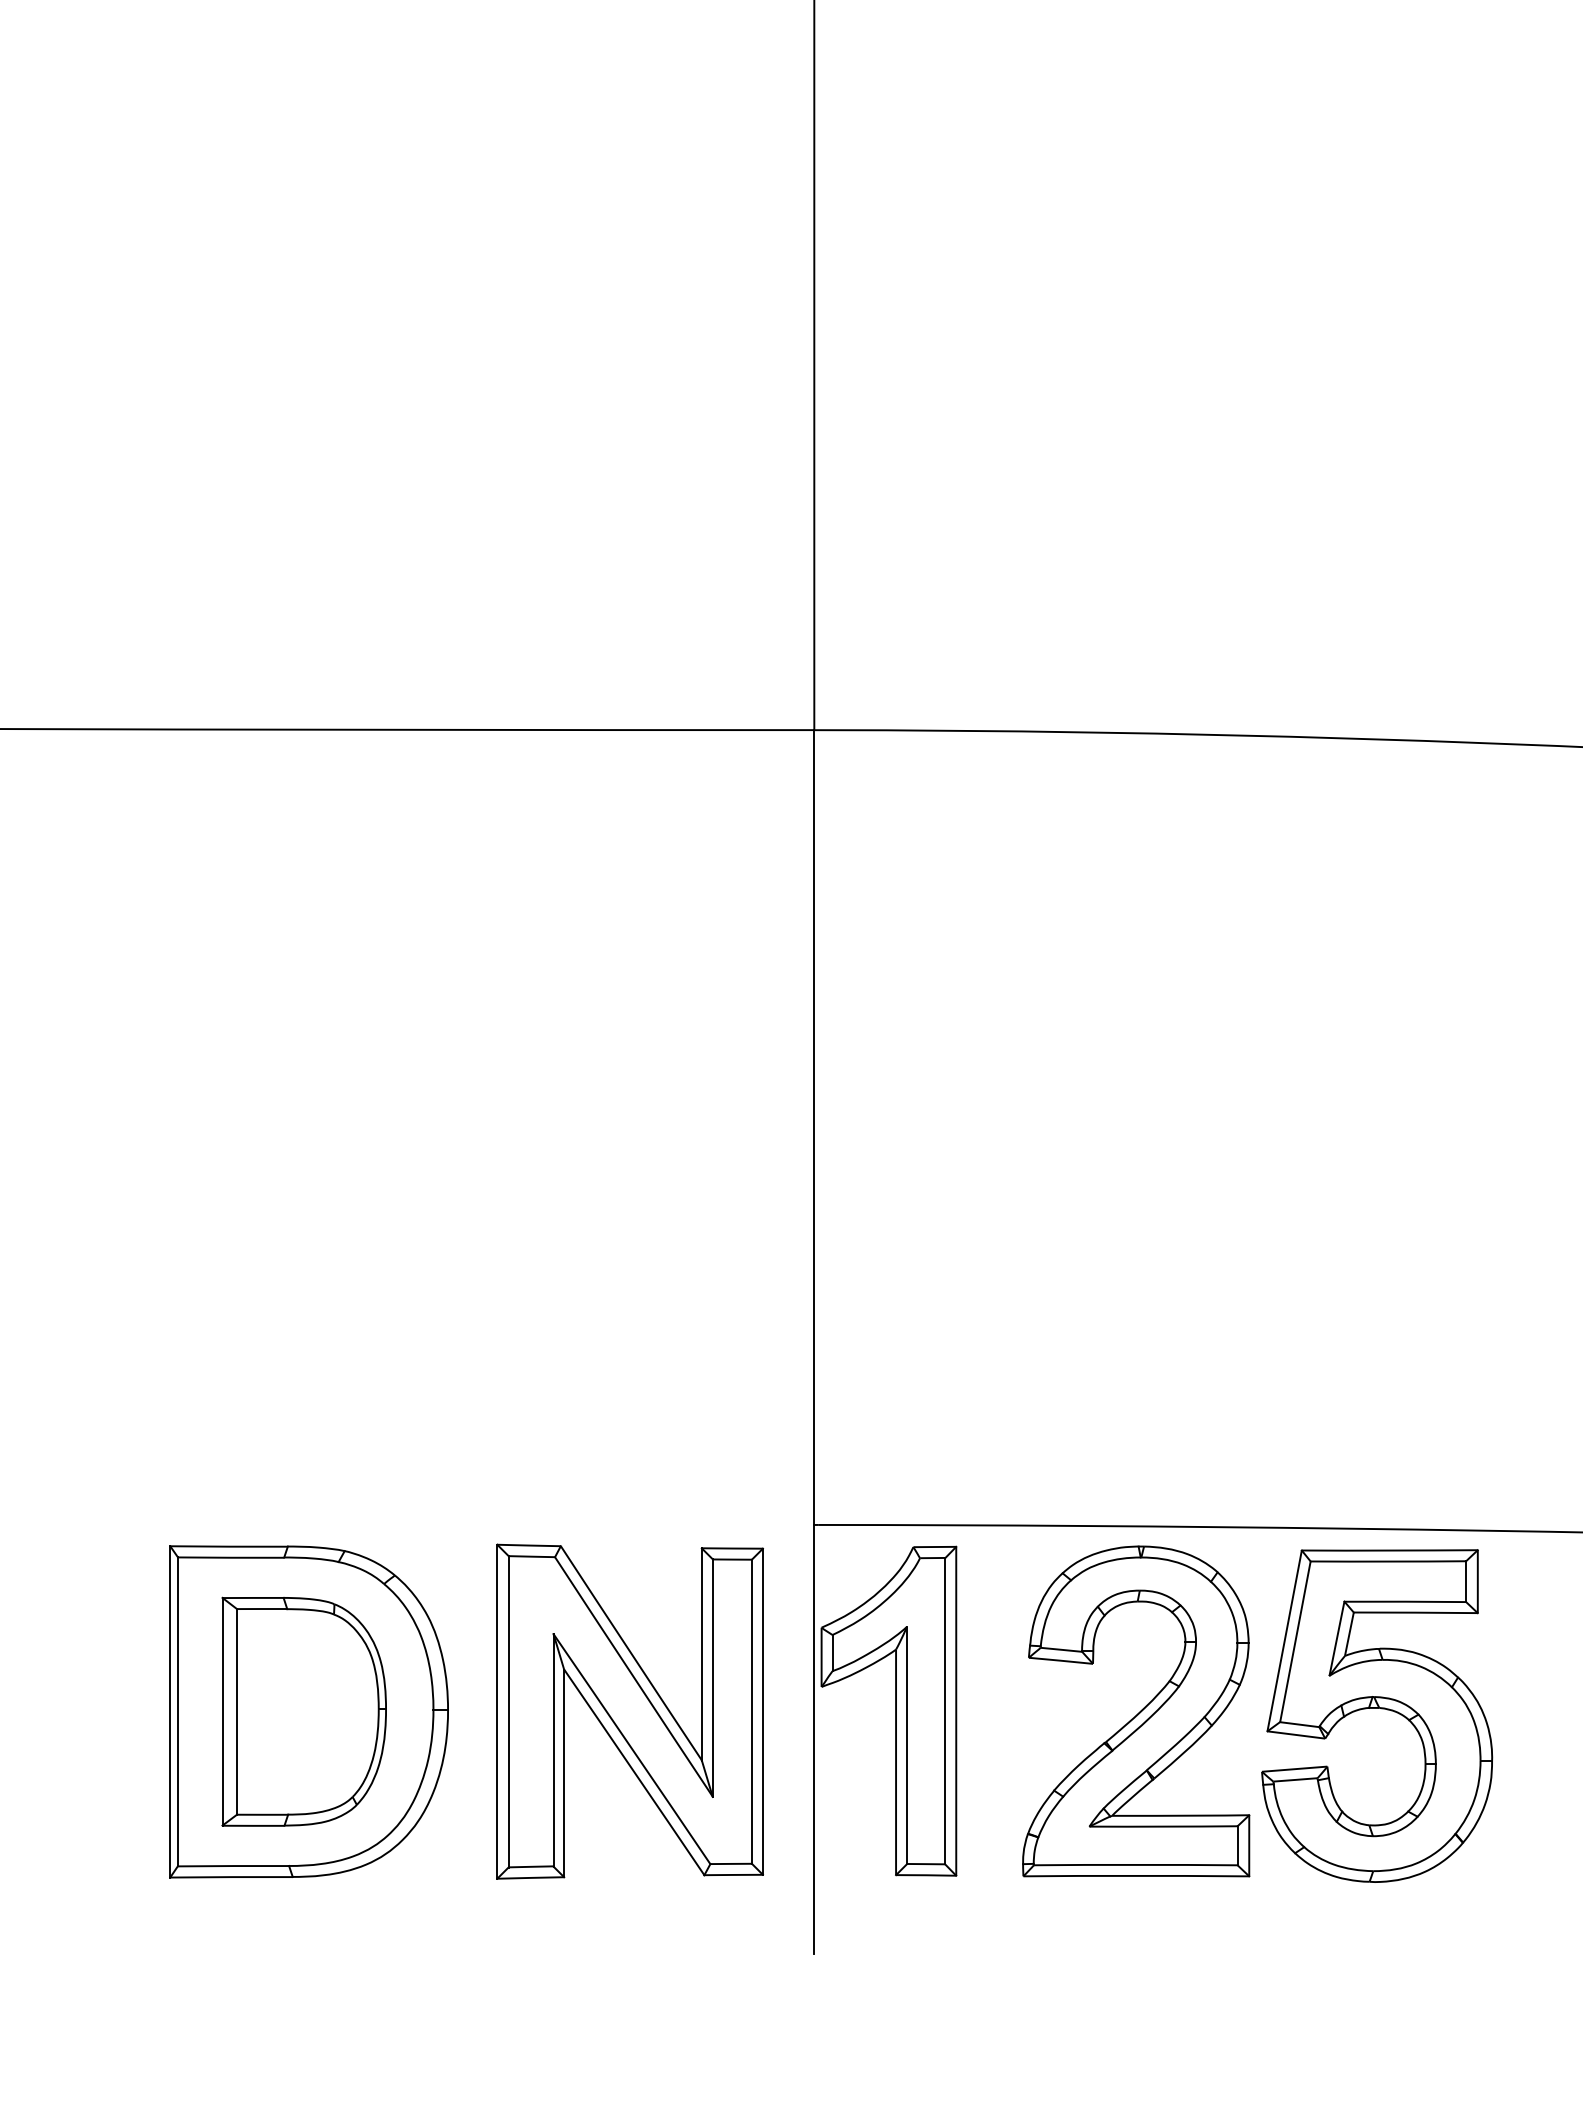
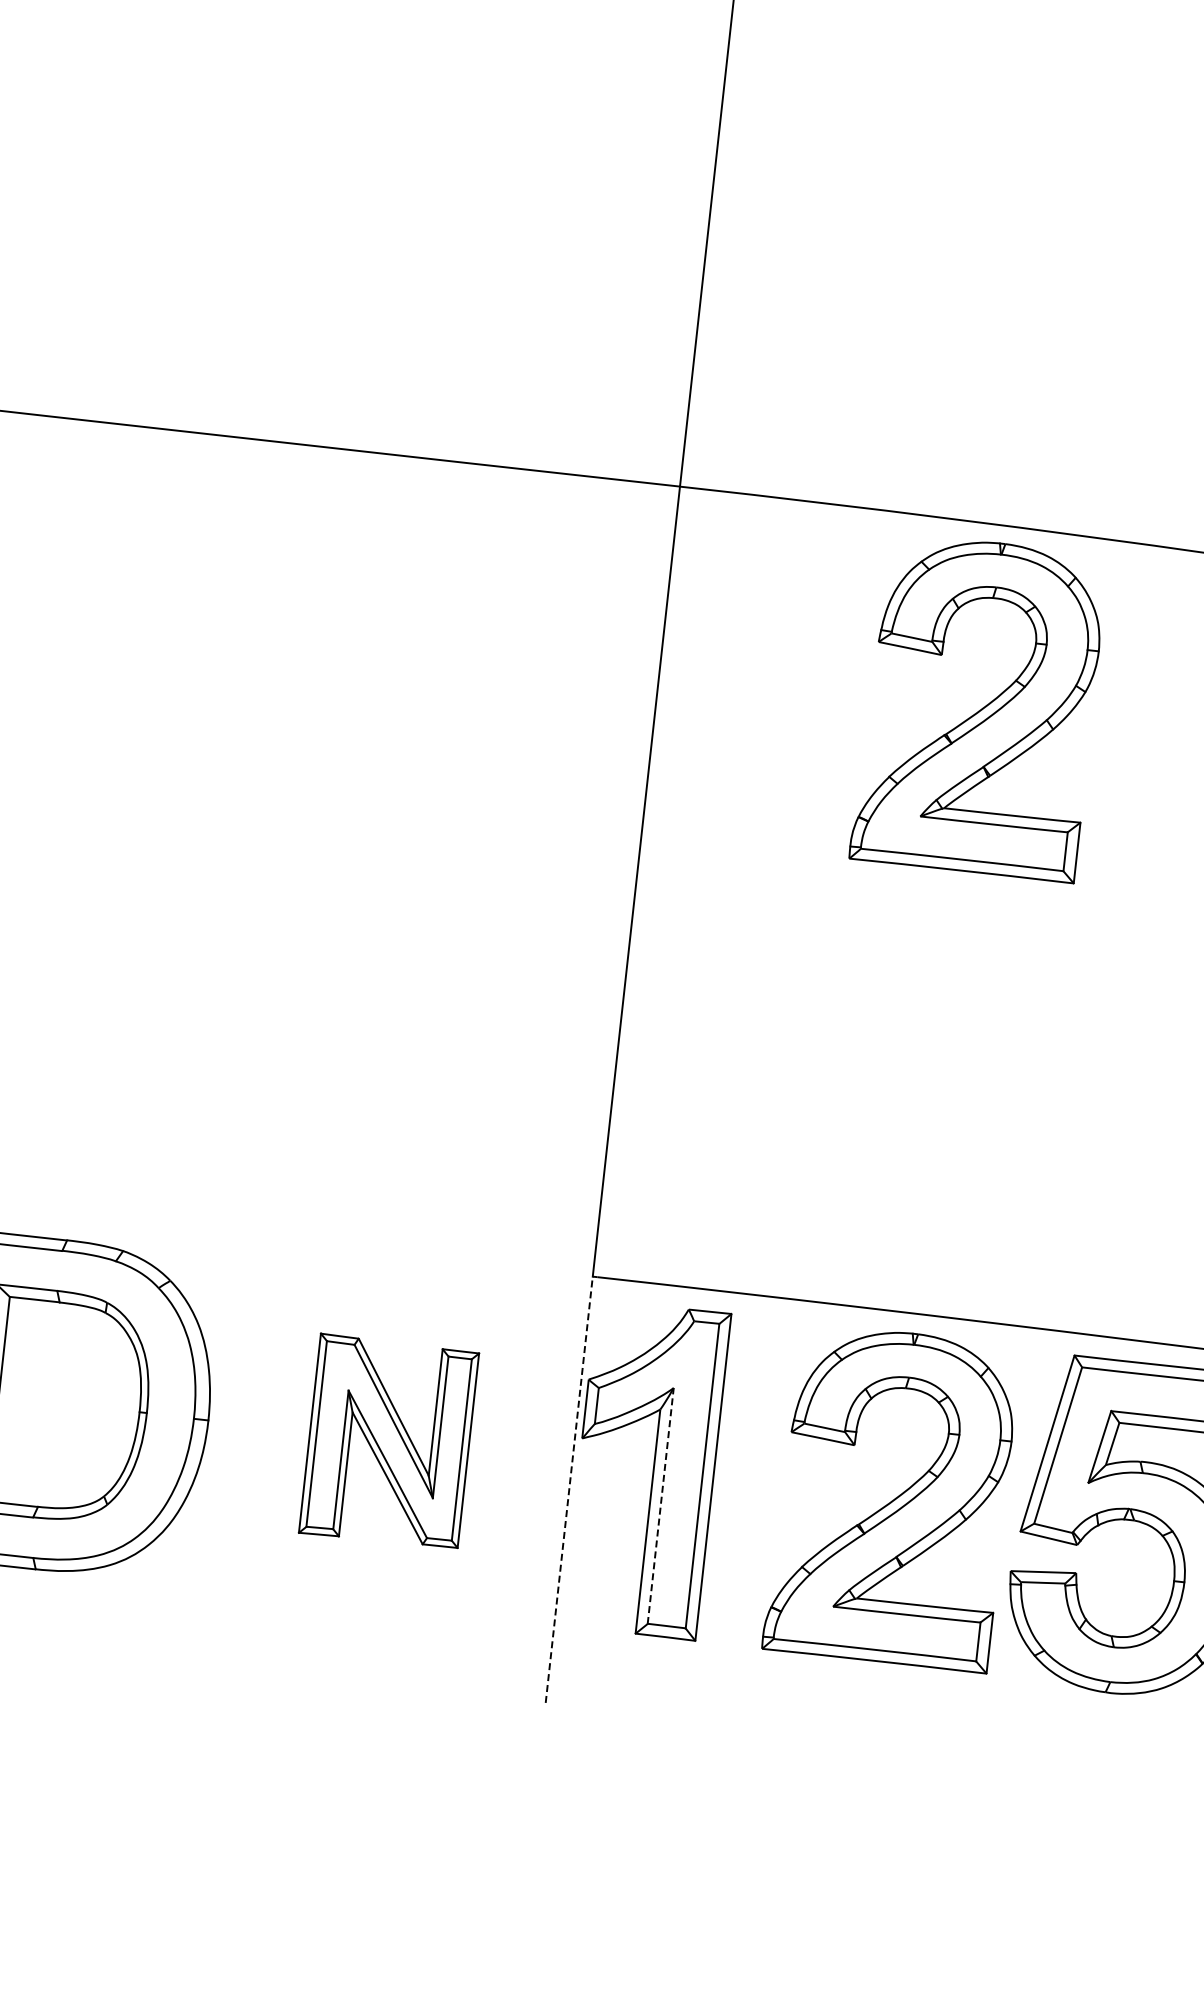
part: (1136, 916) -> (979, 707), added
part: (629, 1711) -> (388, 1441), size x0.6
line: (814, 1738) -> (569, 1488), solid -> dashed
line: (907, 1745) -> (661, 1506), solid -> dashed

